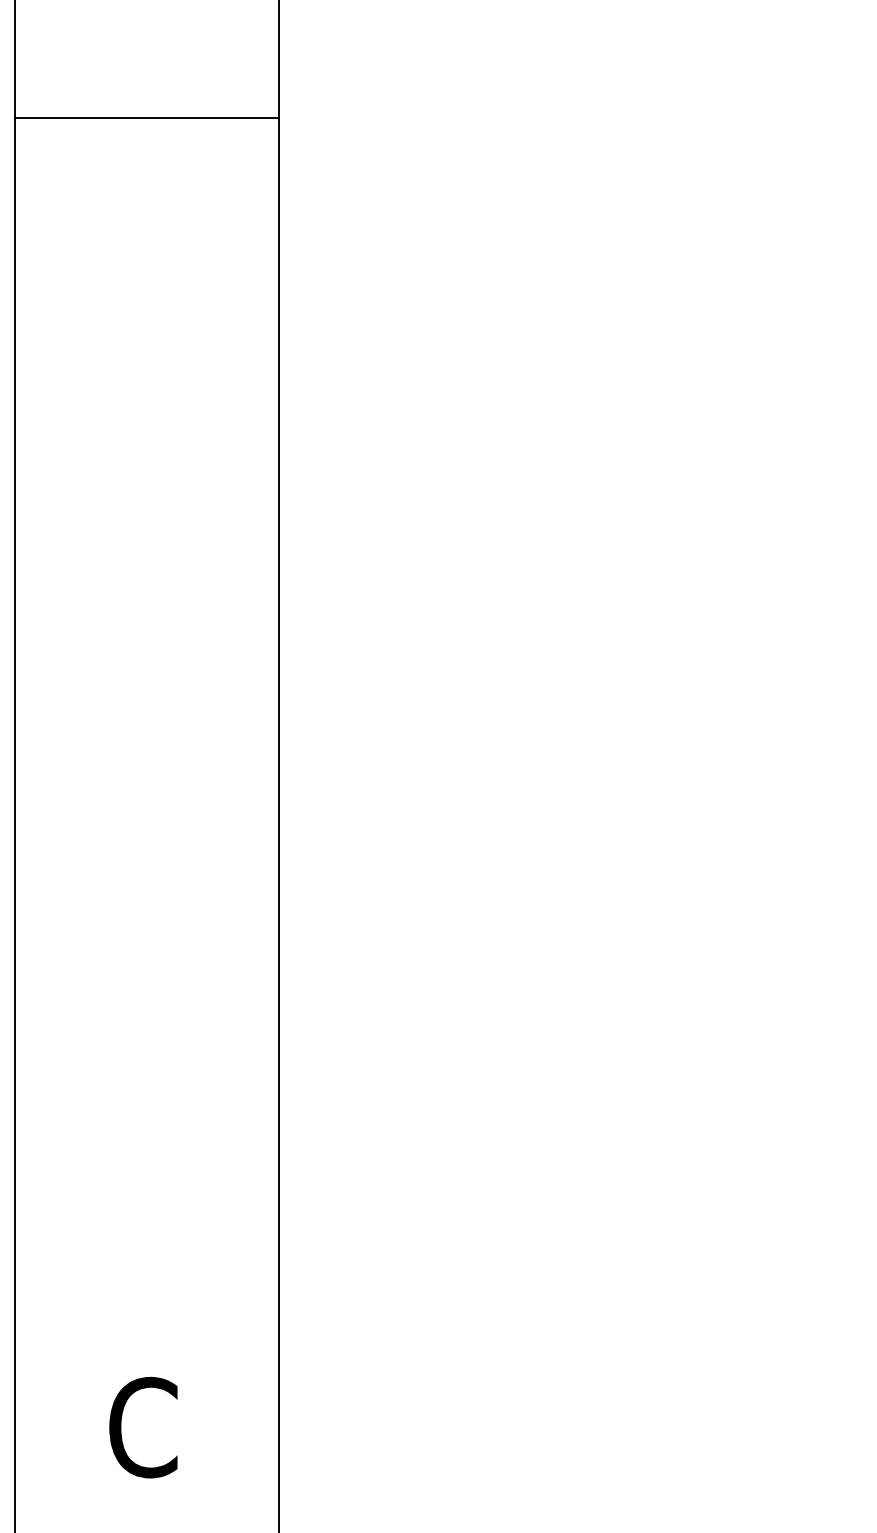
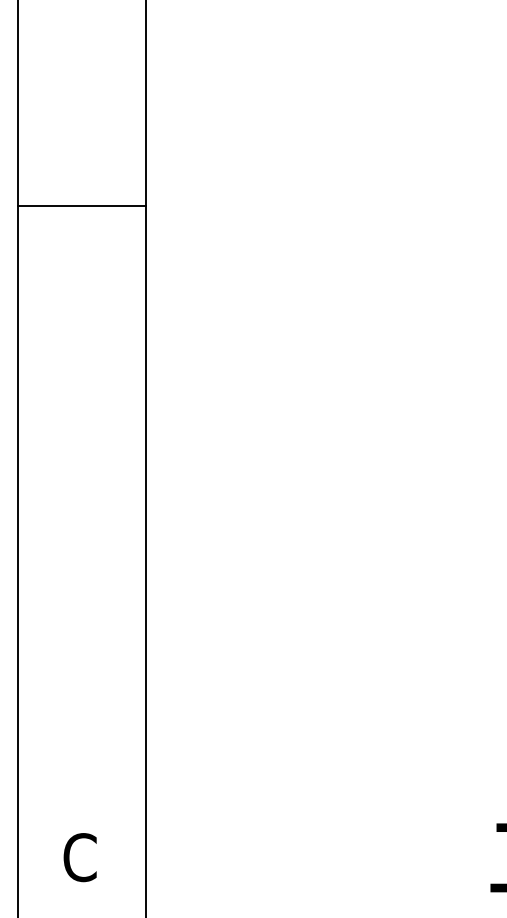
line: (146, 117) -> (81, 205), moved

